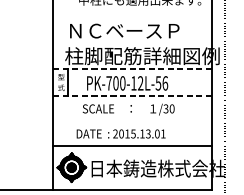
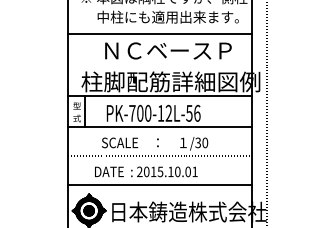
line: (132, 14) -> (159, 33), added
text: (124, 30) -> (168, 50), moved
line: (132, 68) -> (159, 96), dashed -> solid
line: (132, 95) -> (159, 127), dashed -> solid
line: (132, 120) -> (159, 156), added
text: (148, 133) -> (177, 171), 2015.13.01 -> 2015.10.01

